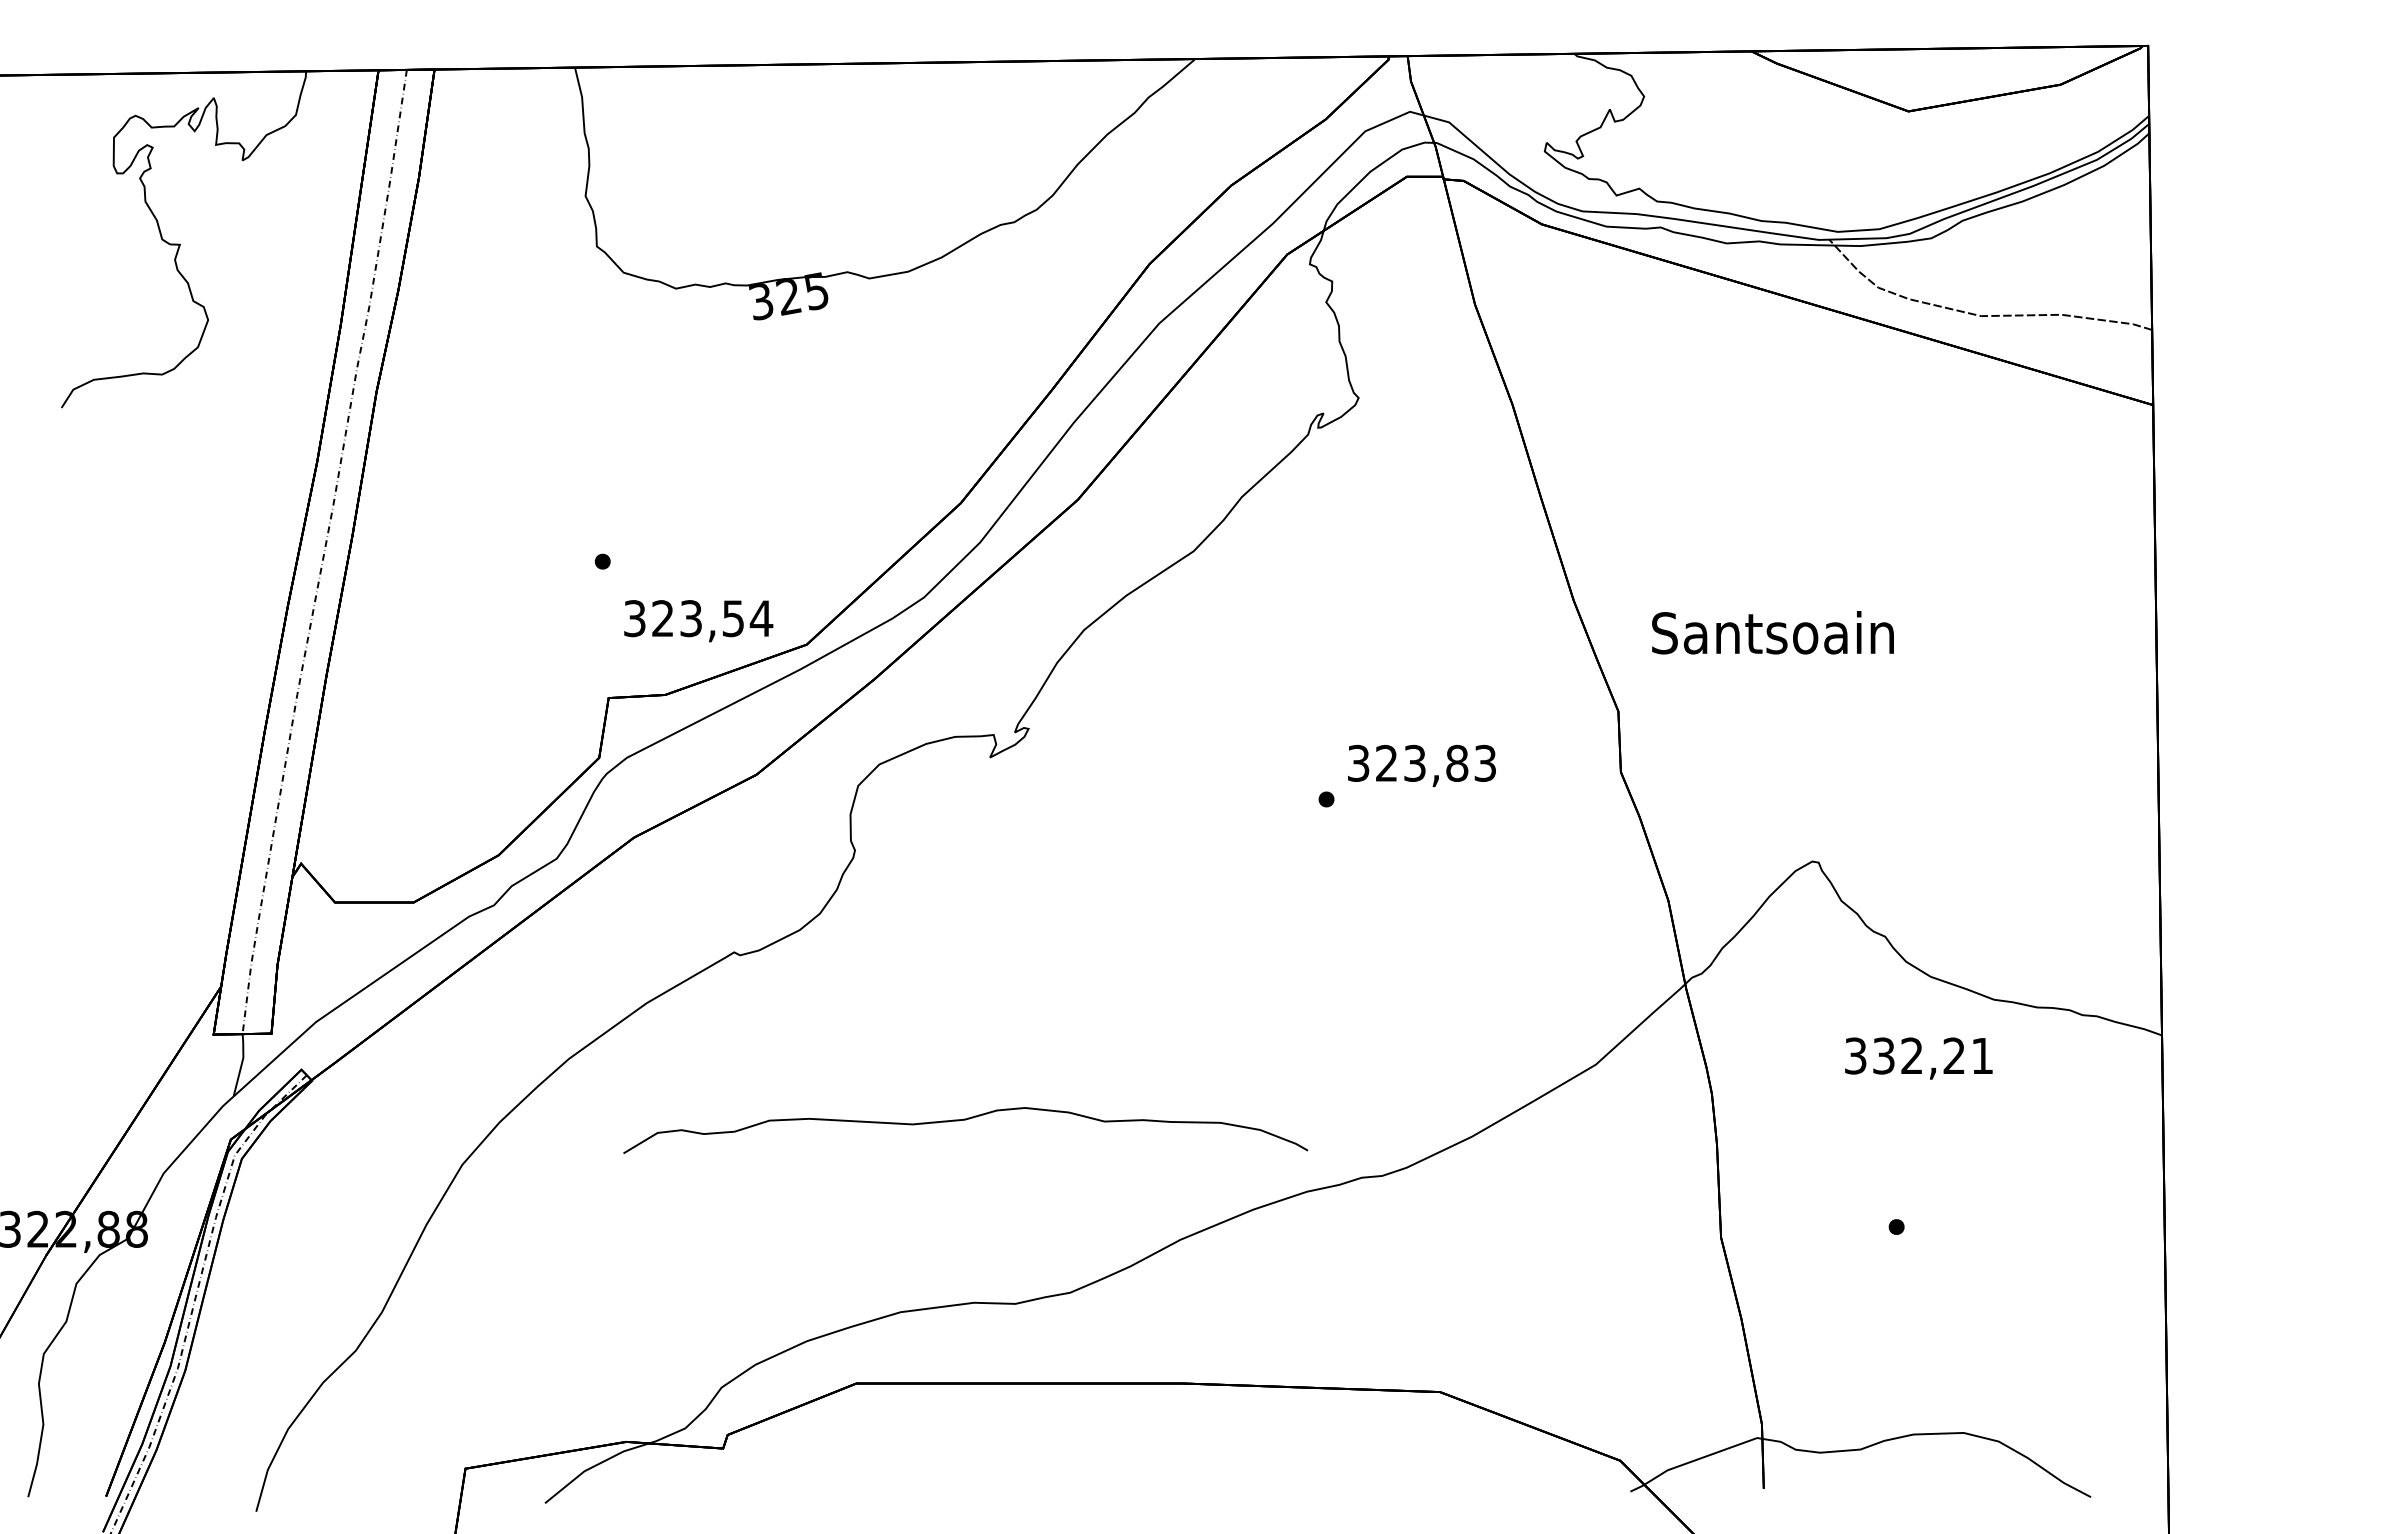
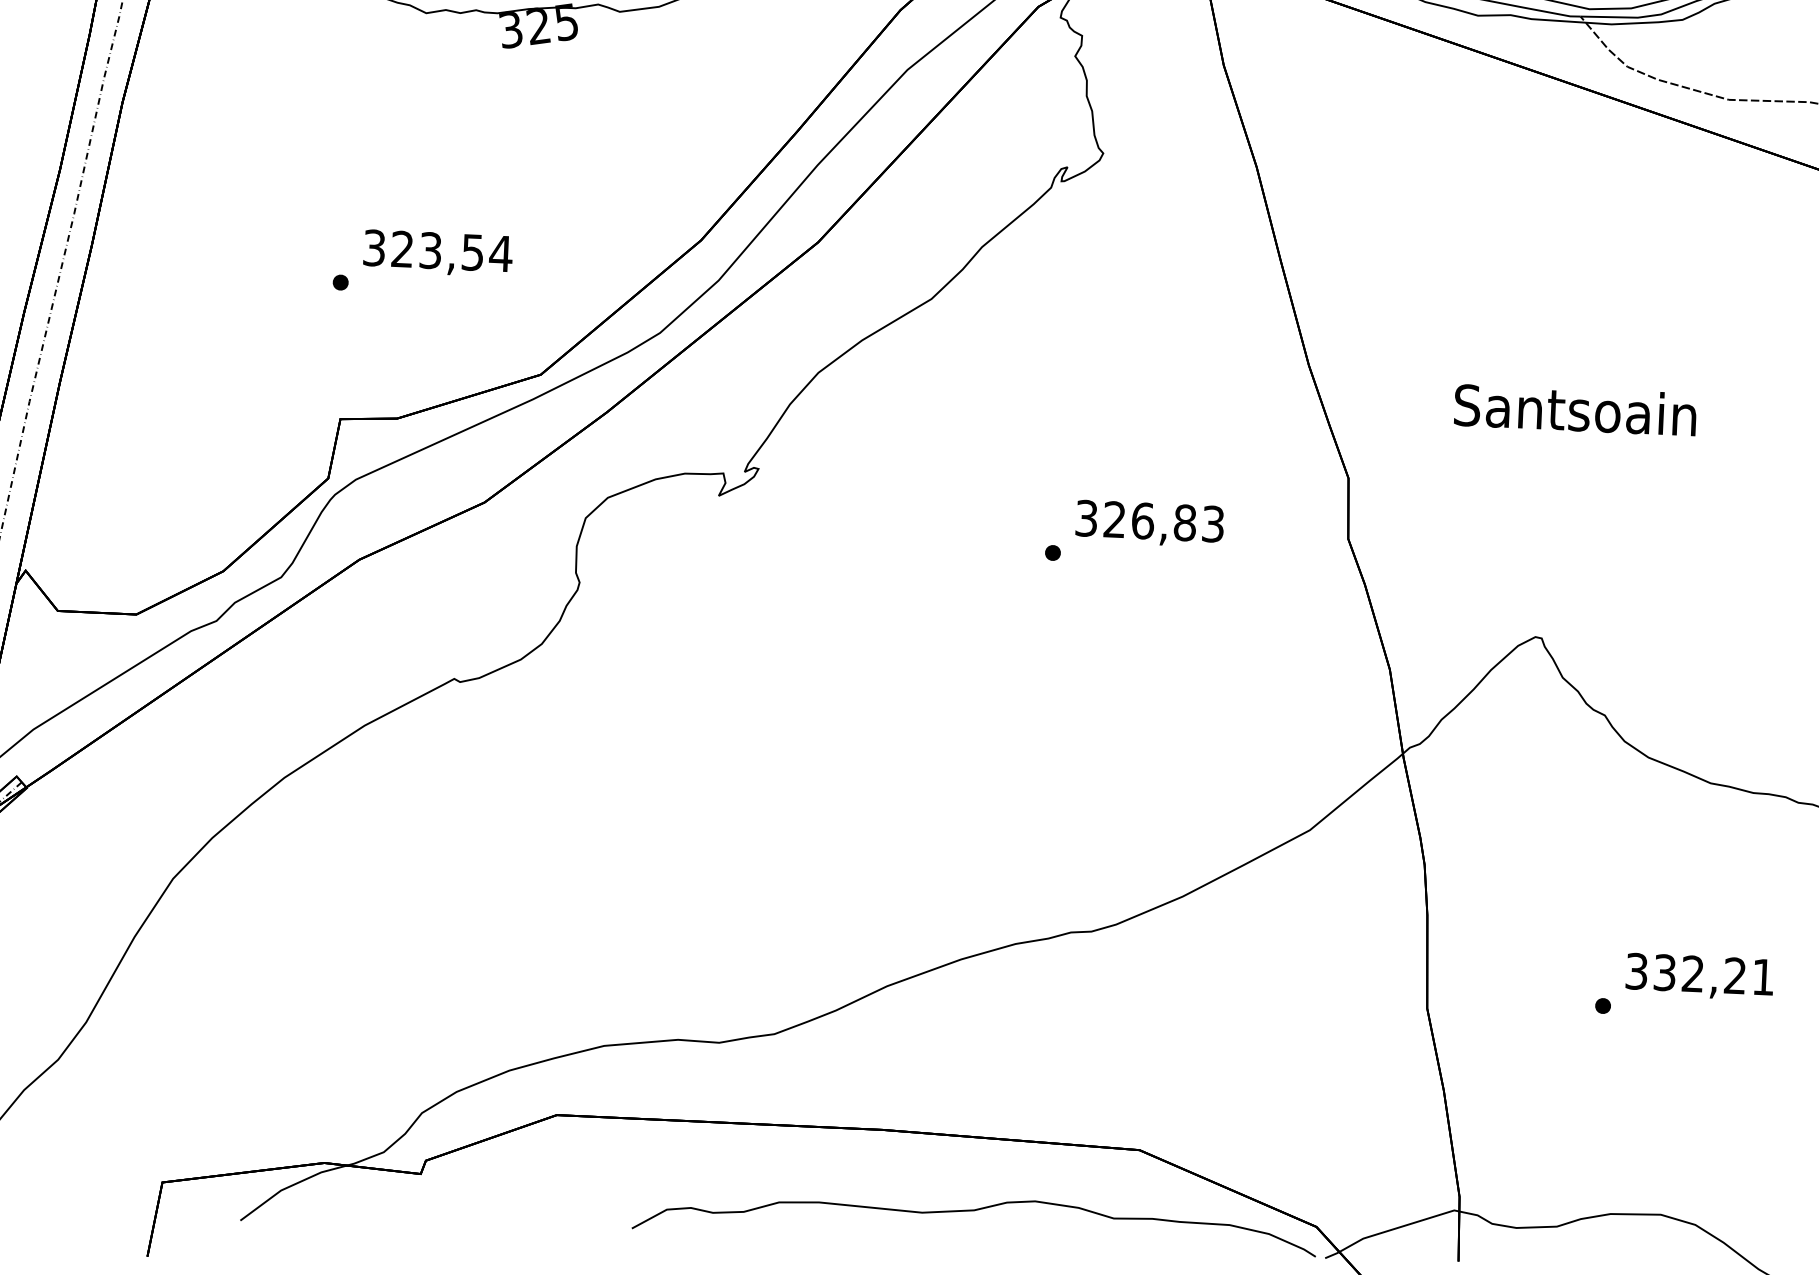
text: (698, 621) -> (437, 253), moved
text: (1772, 632) -> (1574, 409), moved
text: (1415, 762) -> (1143, 520), 323,83 -> 326,83
text: (1918, 1058) -> (1699, 976), moved
curve: (965, 1120) -> (975, 1211), moved

